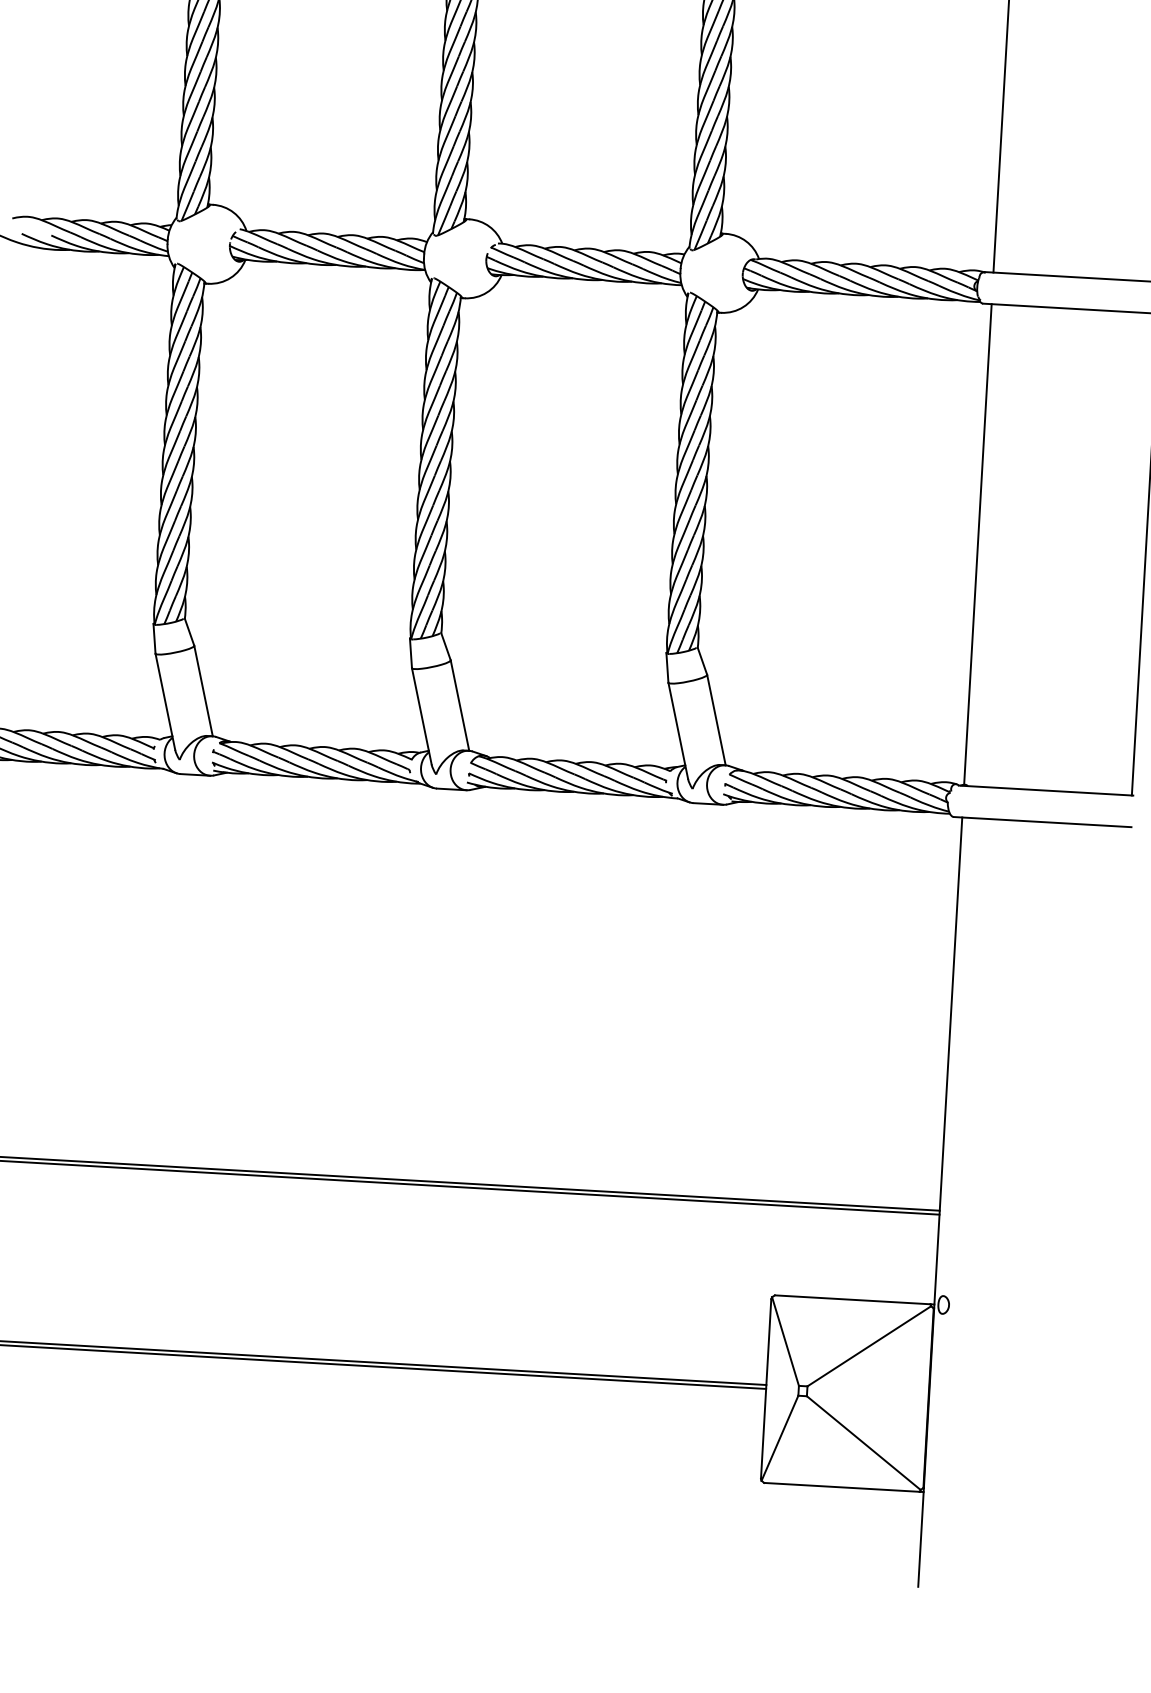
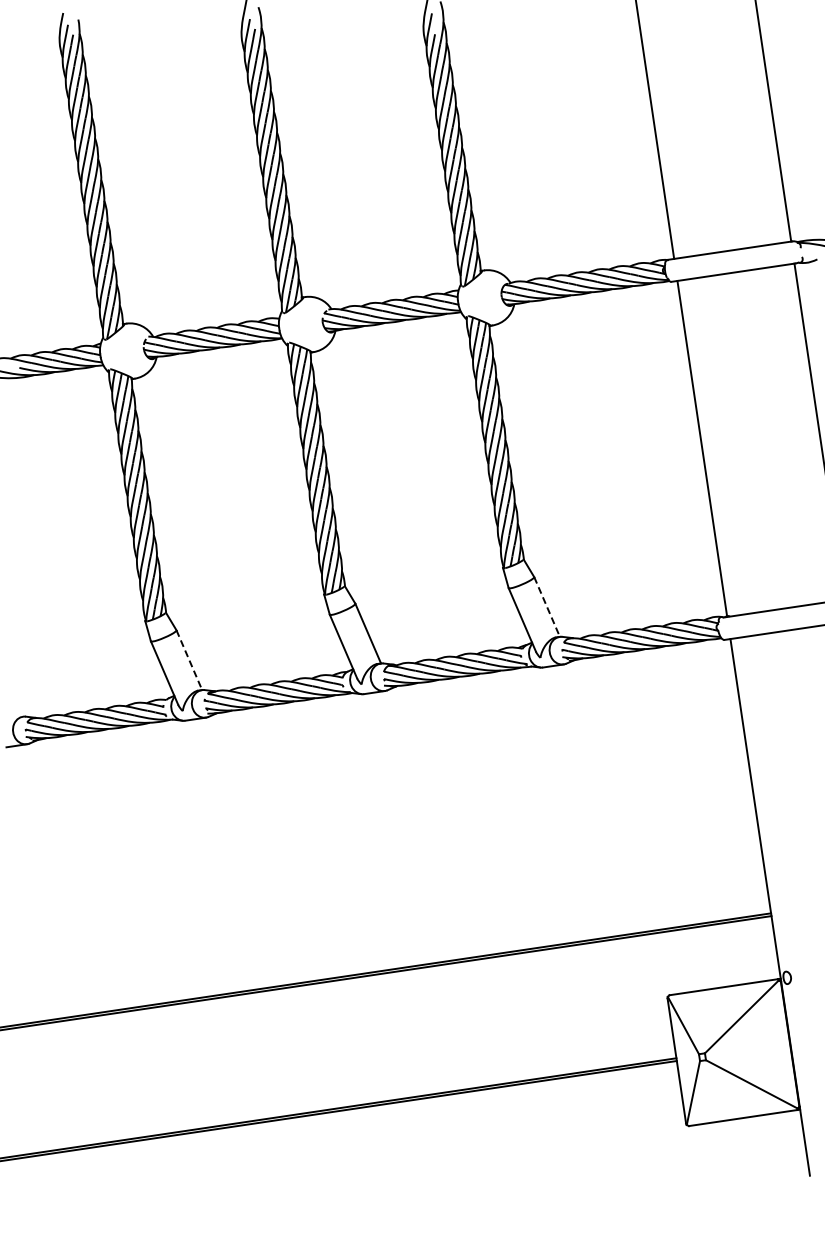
line: (203, 691) -> (189, 660), solid -> dashed
line: (716, 720) -> (547, 607), solid -> dashed

